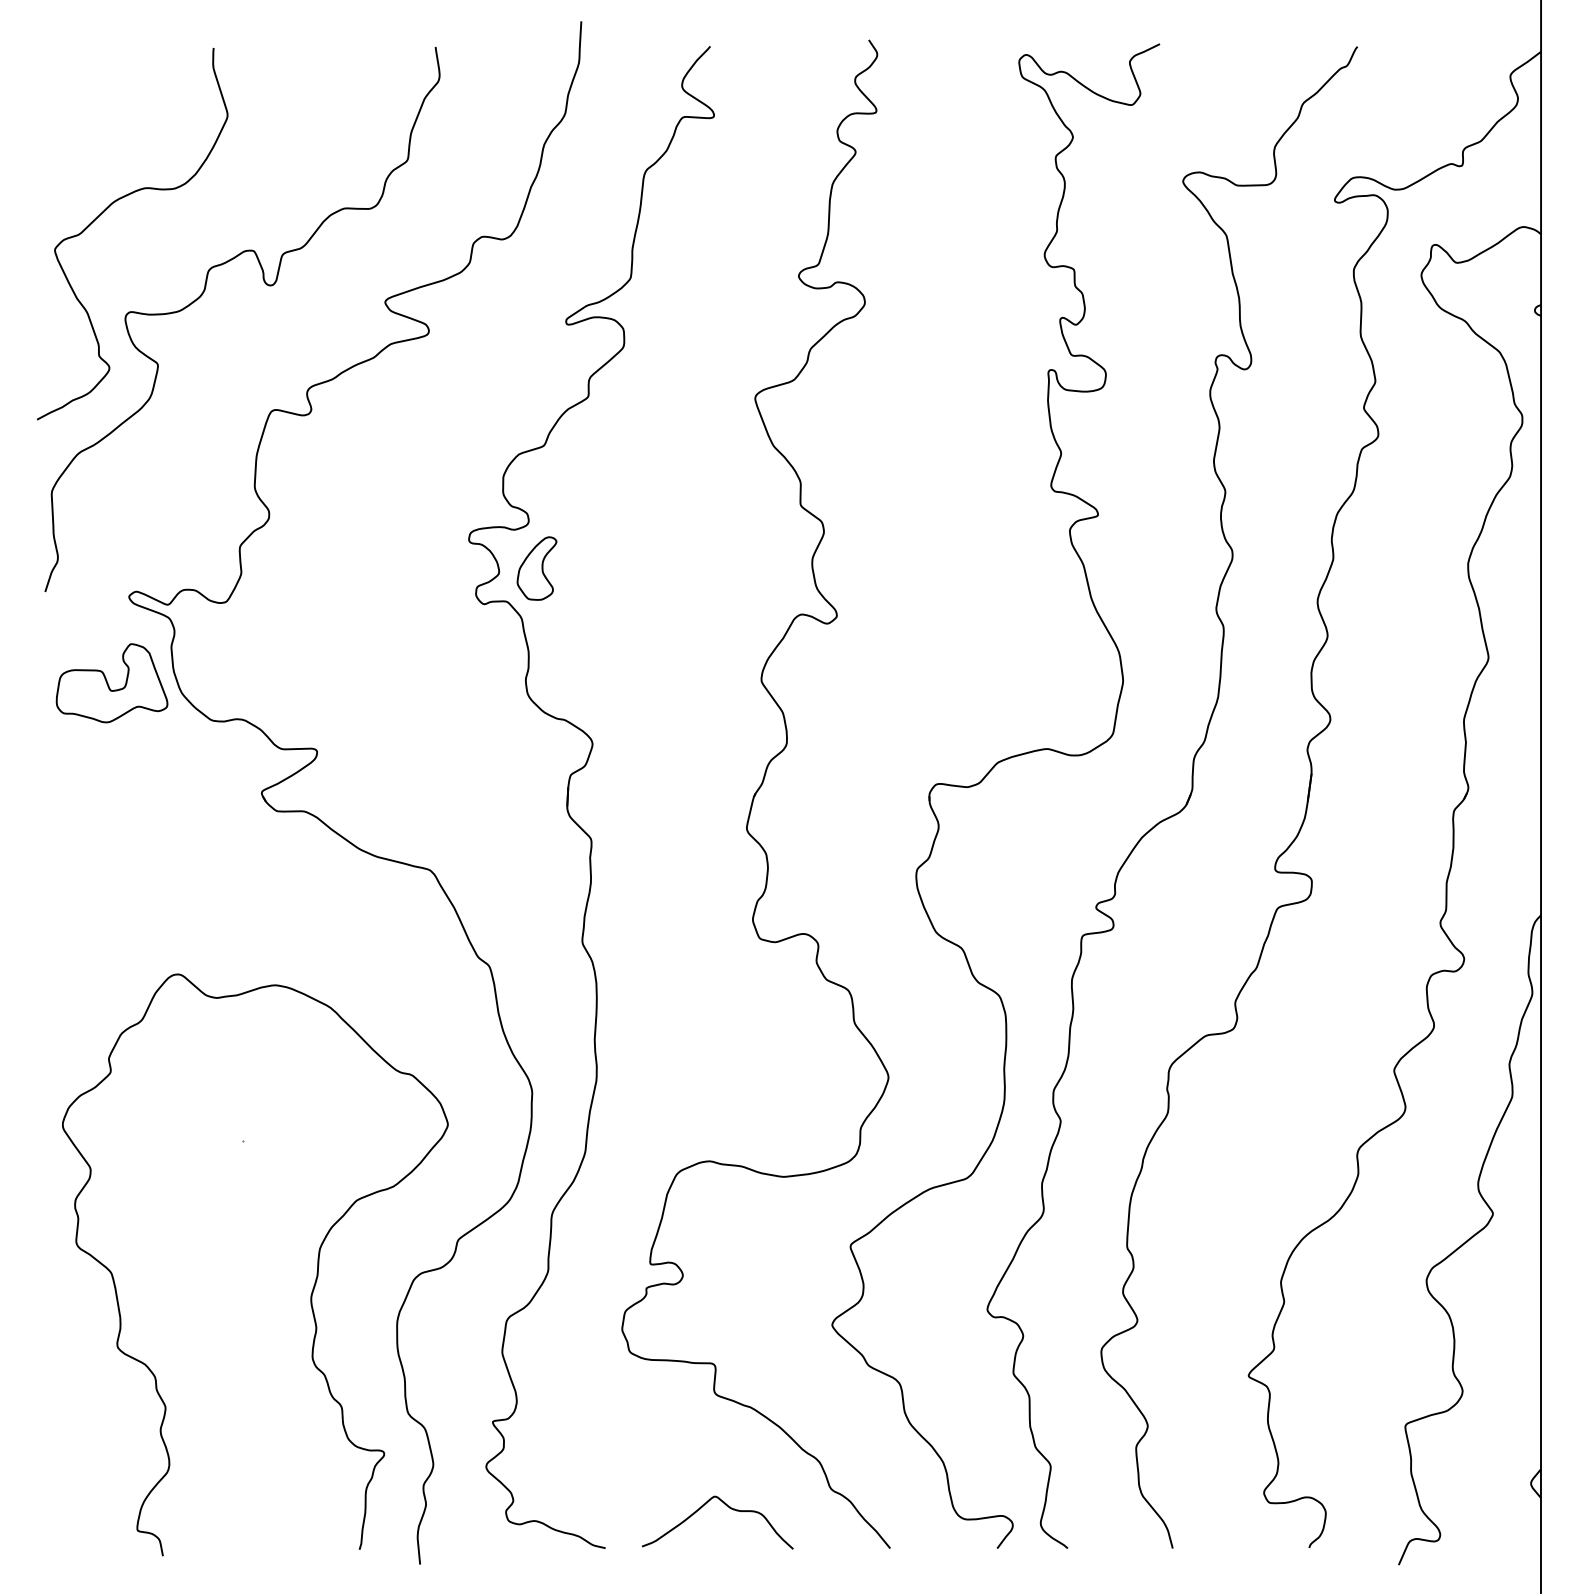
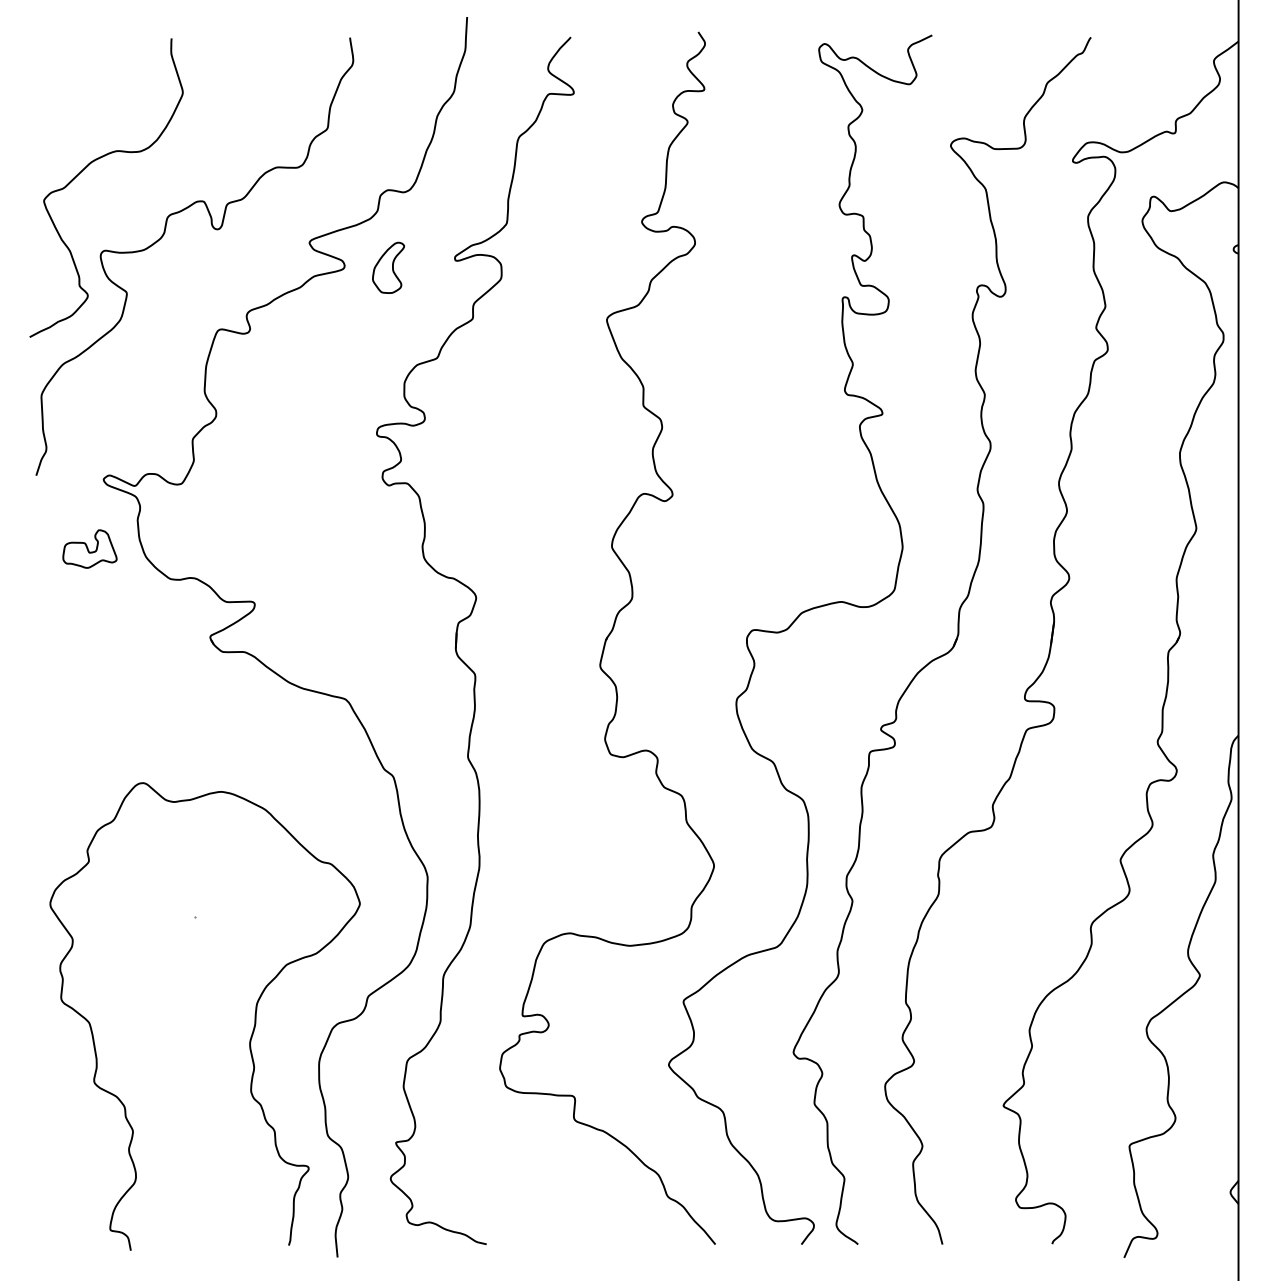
part: (536, 568) -> (388, 267), moved
part: (111, 682) -> (89, 548), size x0.6
curve: (727, 1507) -> (584, 1211), removed

